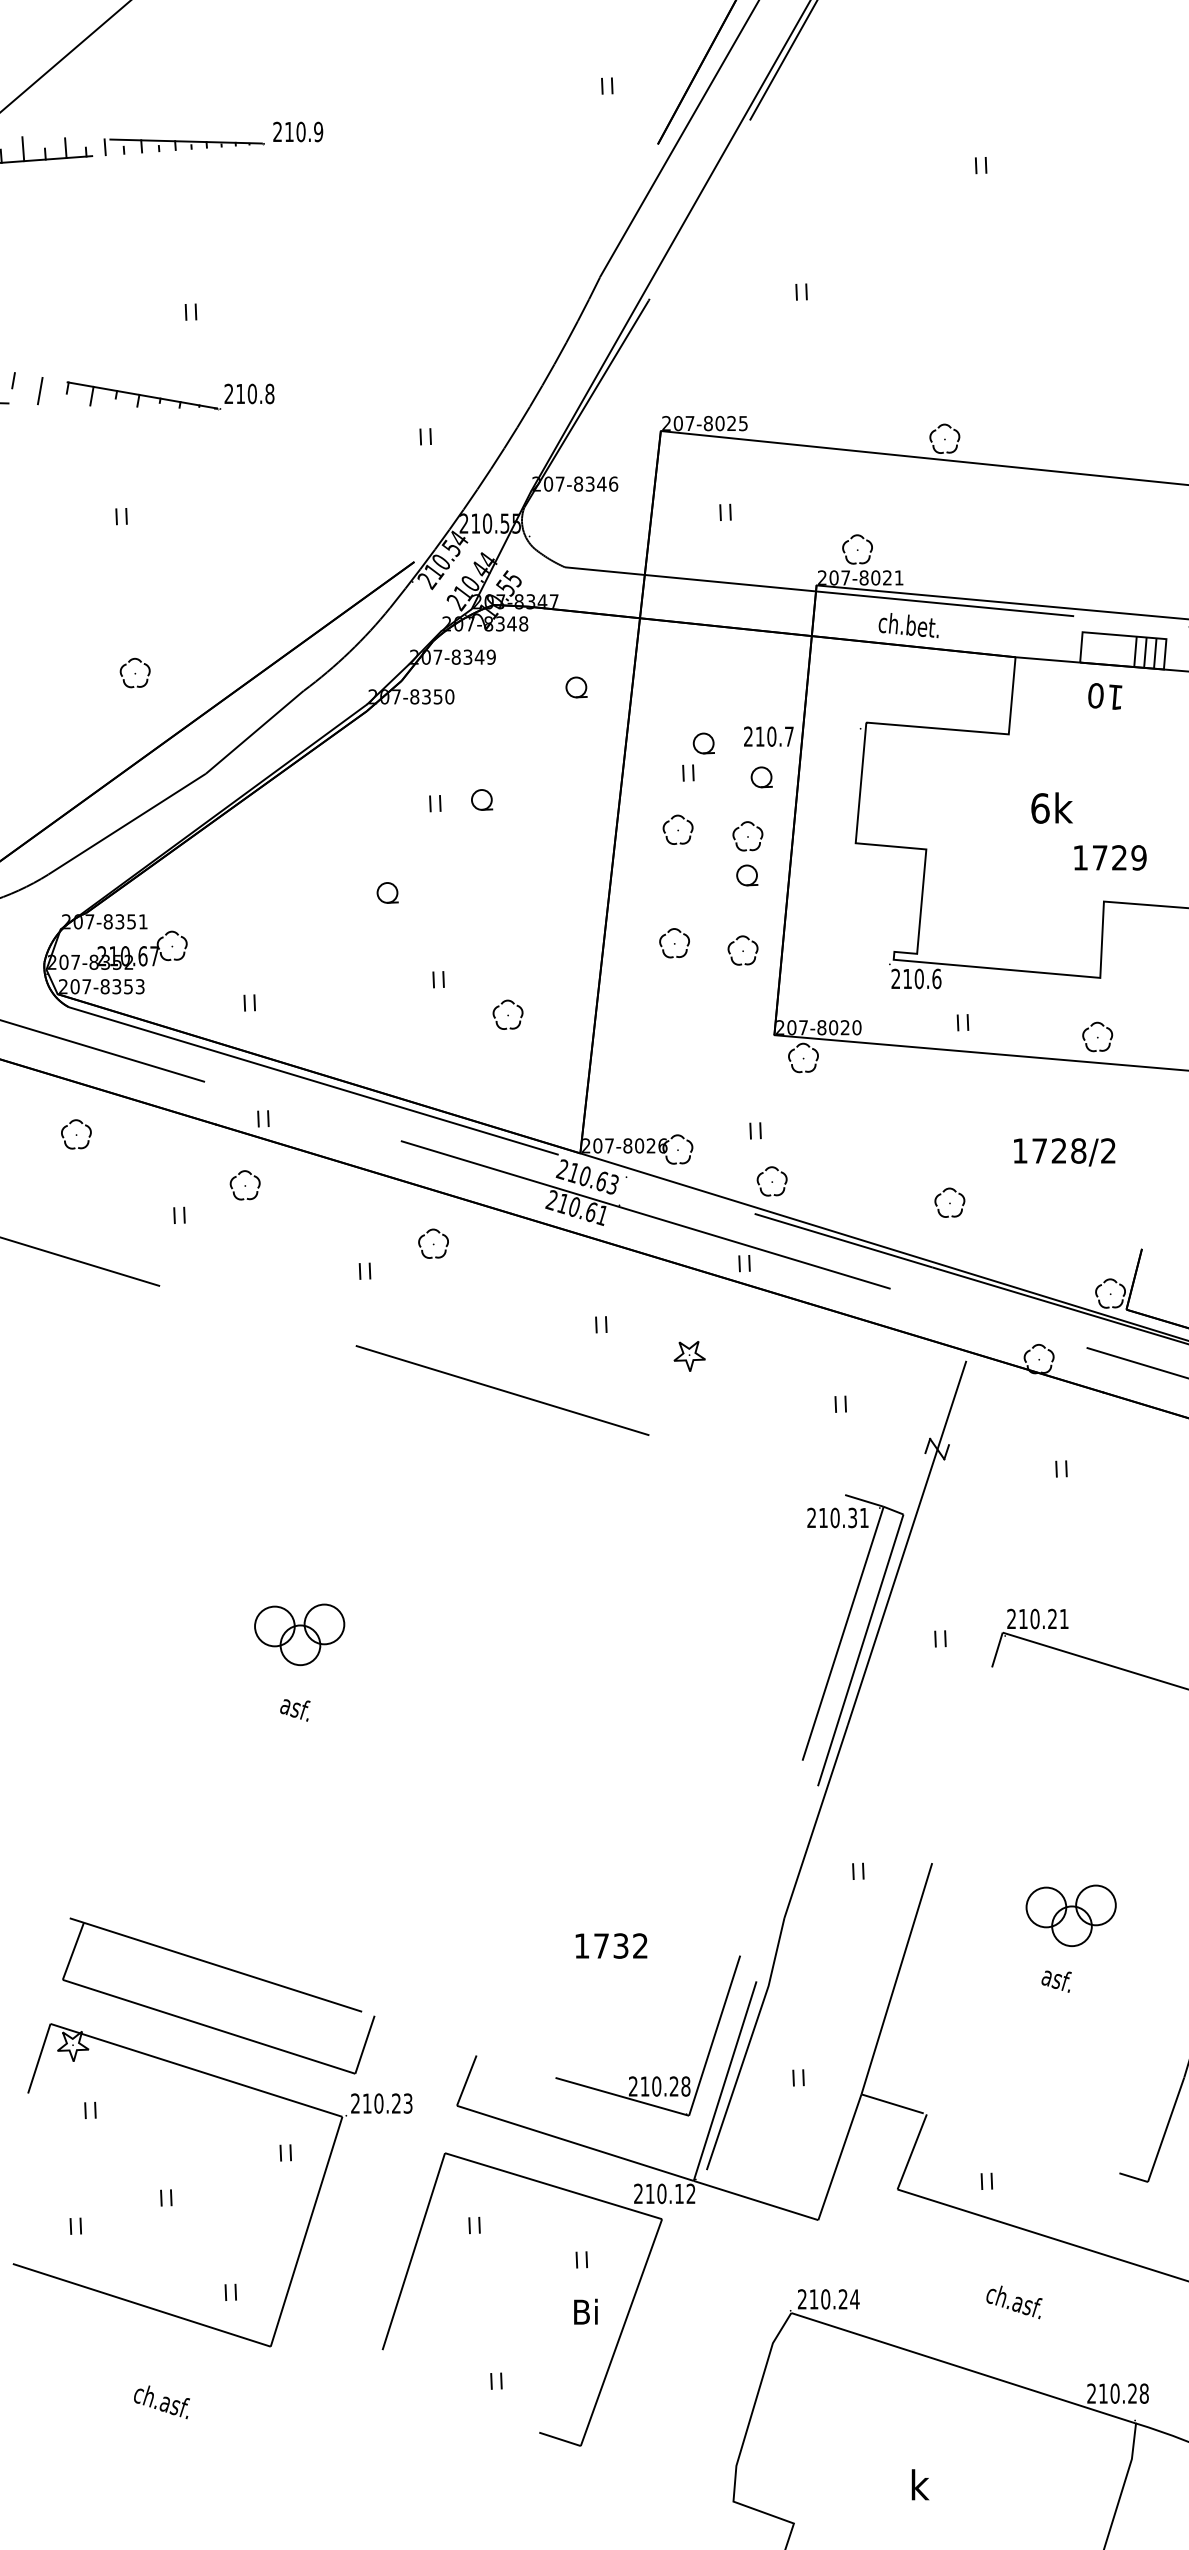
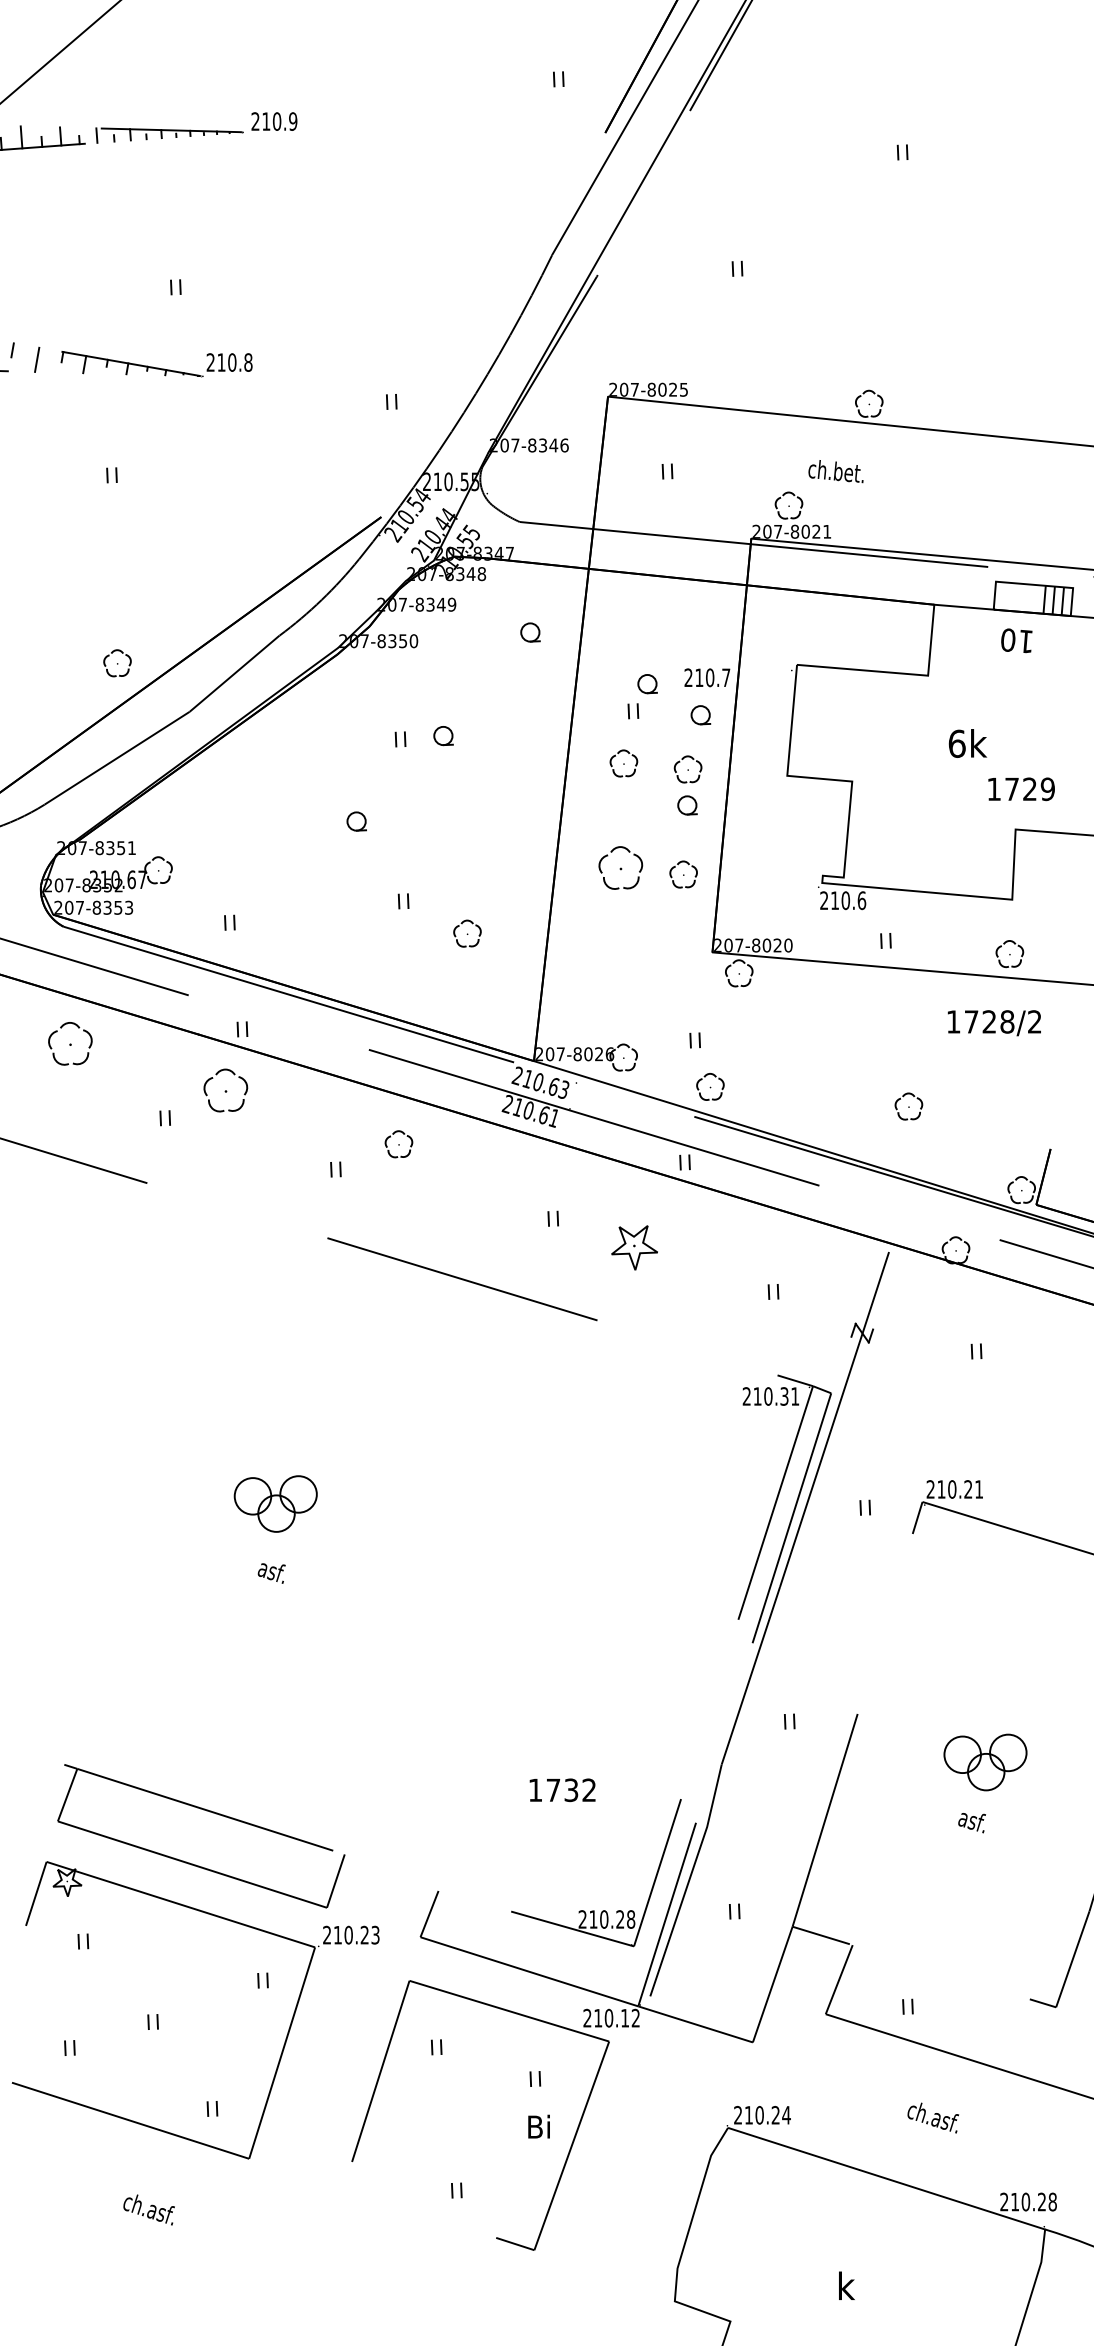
text: (908, 625) -> (835, 471), moved
part: (135, 673) -> (117, 663), moved
part: (674, 942) -> (620, 867), size x1.6
part: (76, 1134) -> (70, 1043), size x1.6
text: (1063, 1152) -> (993, 1023), moved
part: (244, 1185) -> (225, 1090), size x1.6
part: (949, 1202) -> (908, 1106), moved
part: (689, 1355) -> (634, 1247), size x1.6

